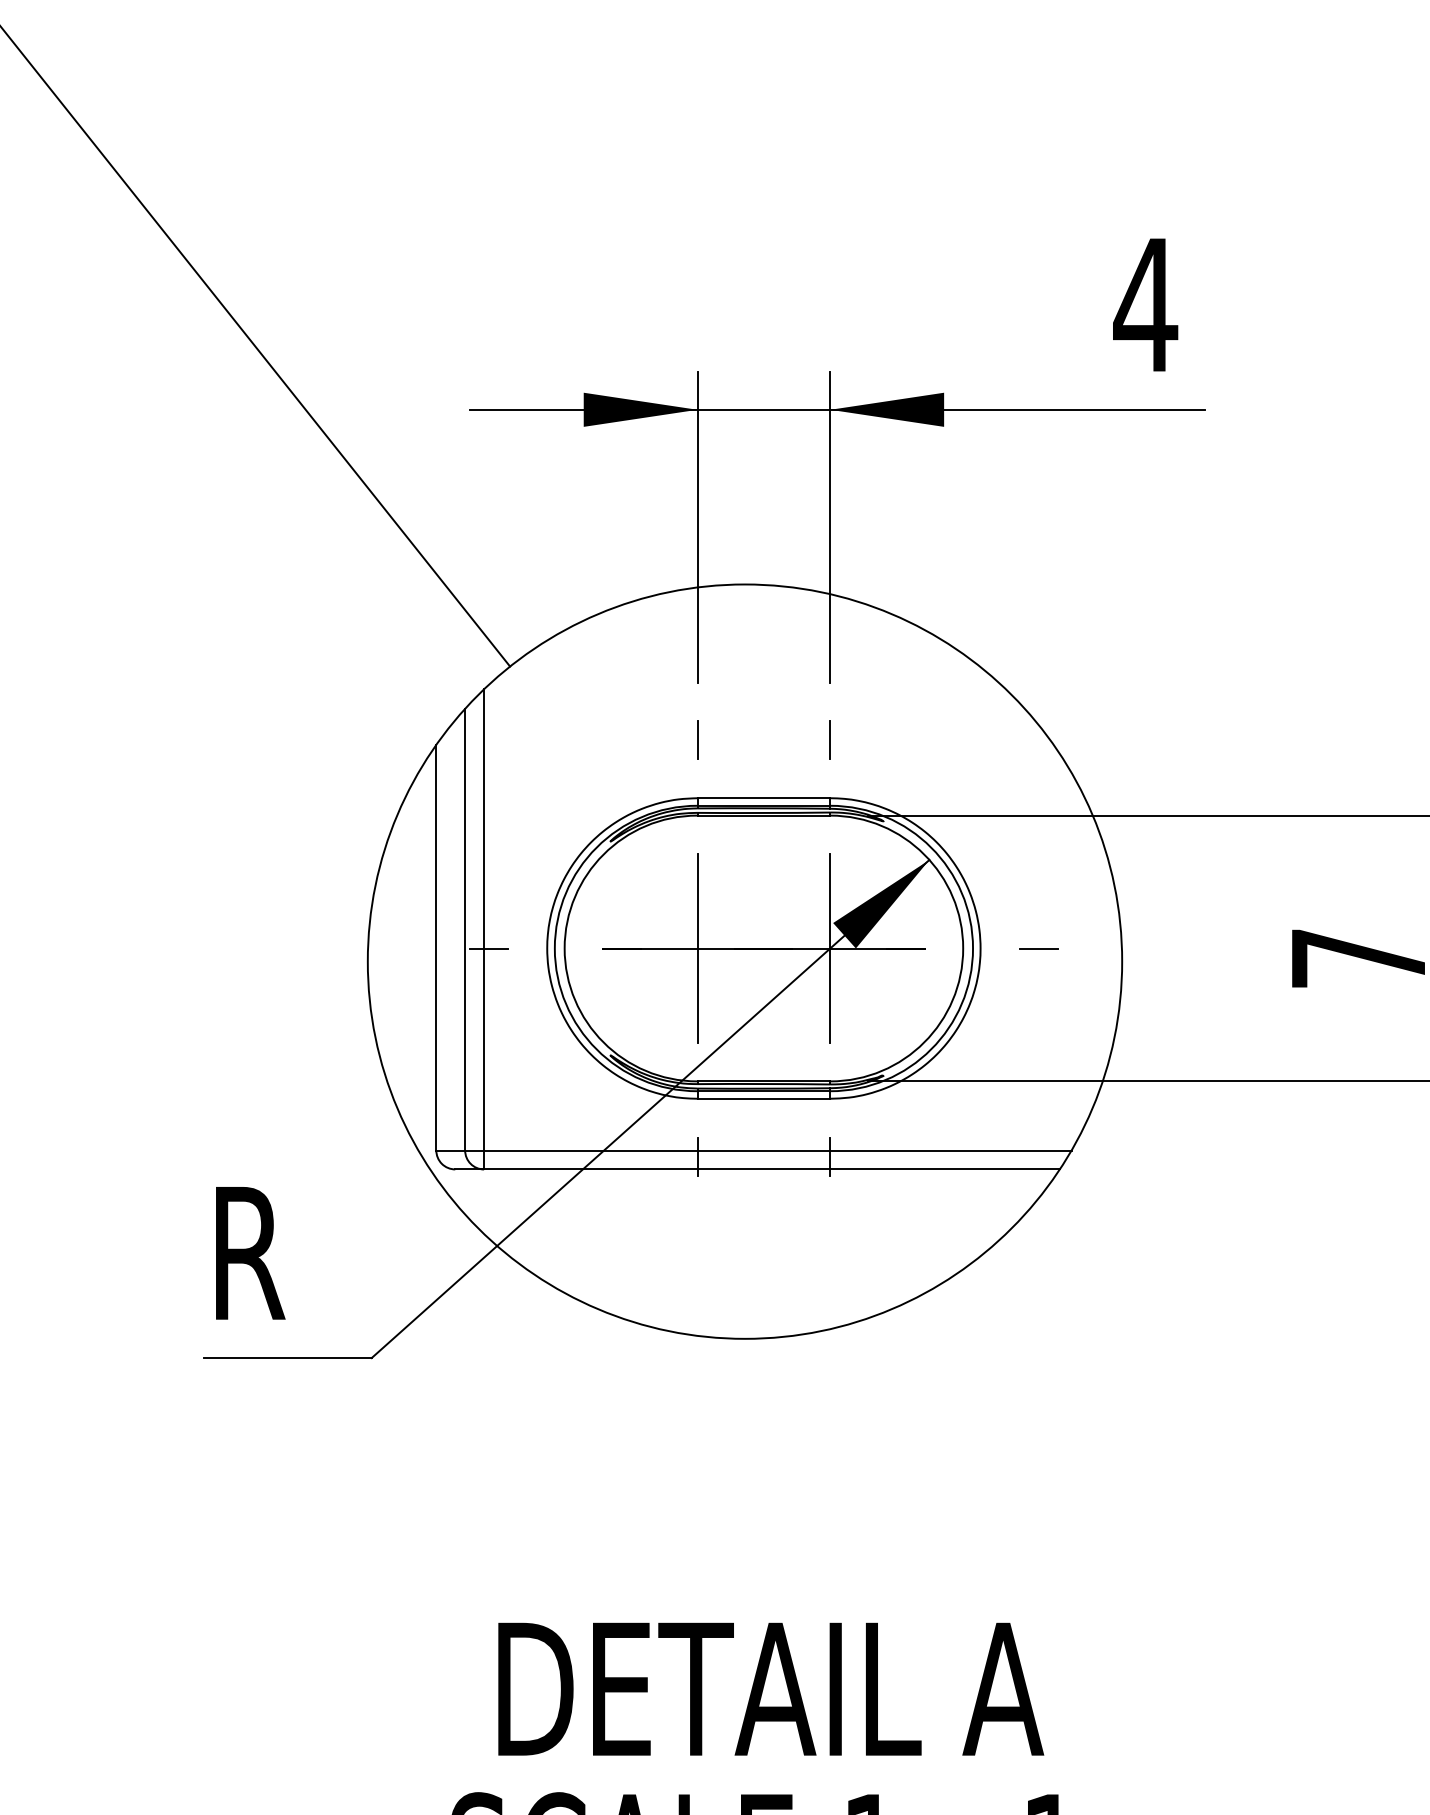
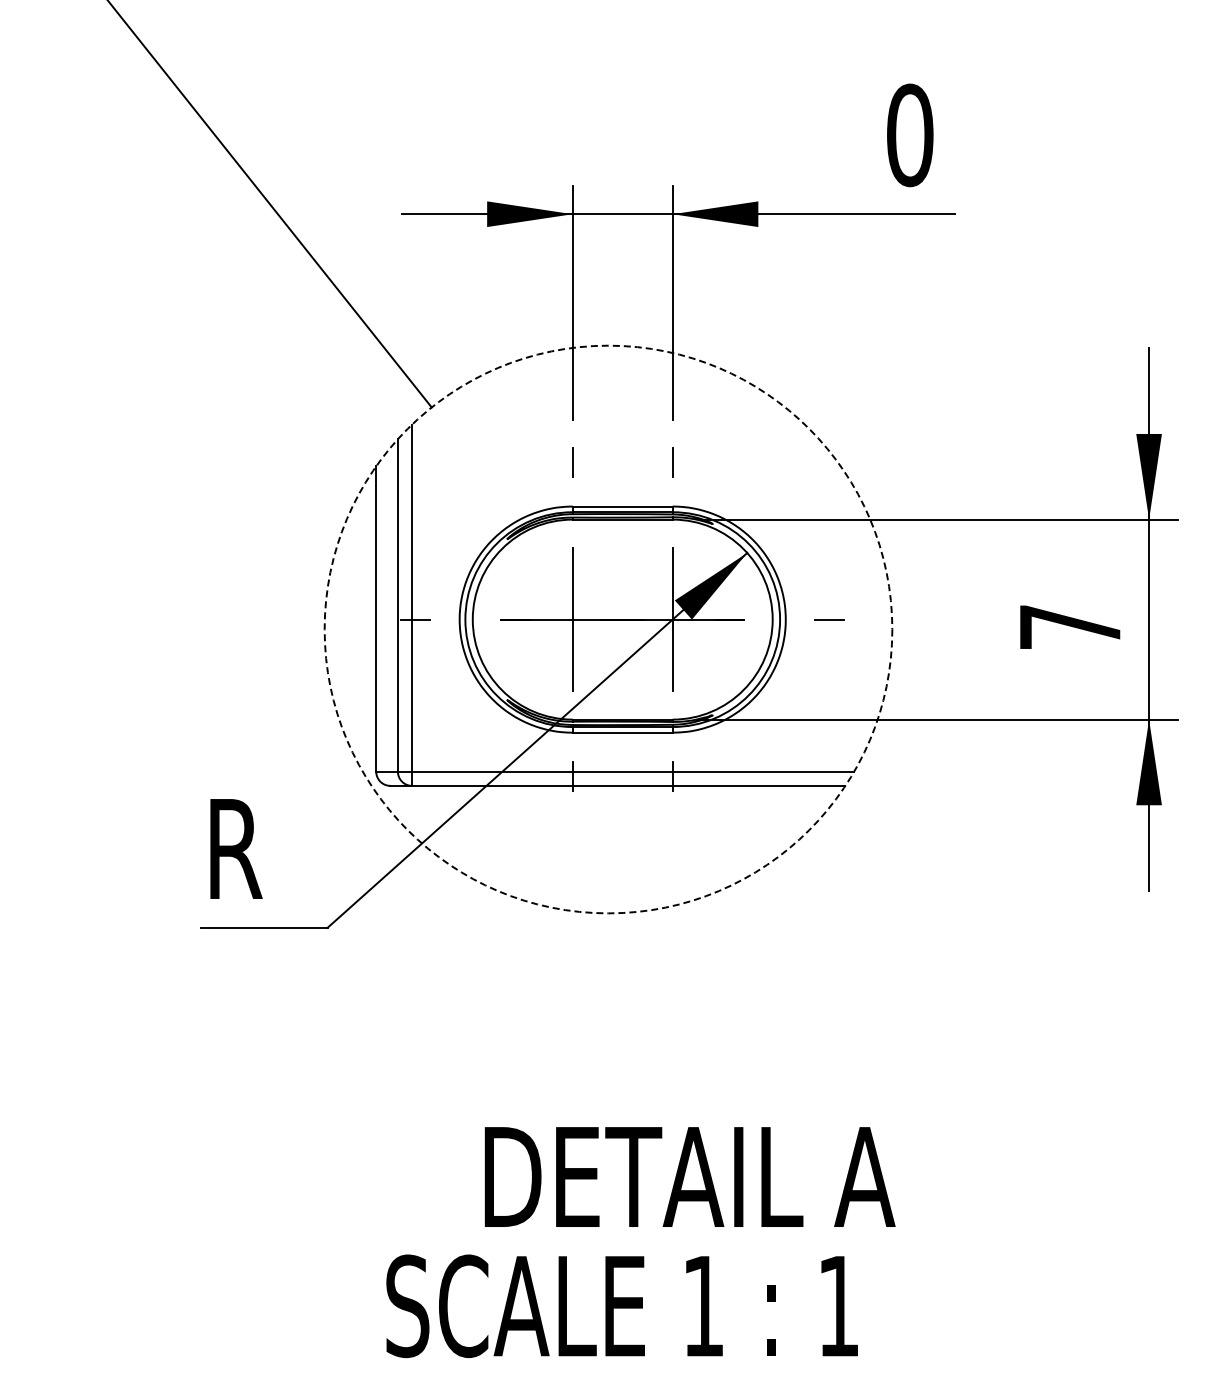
text: (1144, 305) -> (909, 135), 4 -> 0
circle: (745, 961) -> (608, 629), solid -> dashed
text: (770, 1688) -> (689, 1176), moved

